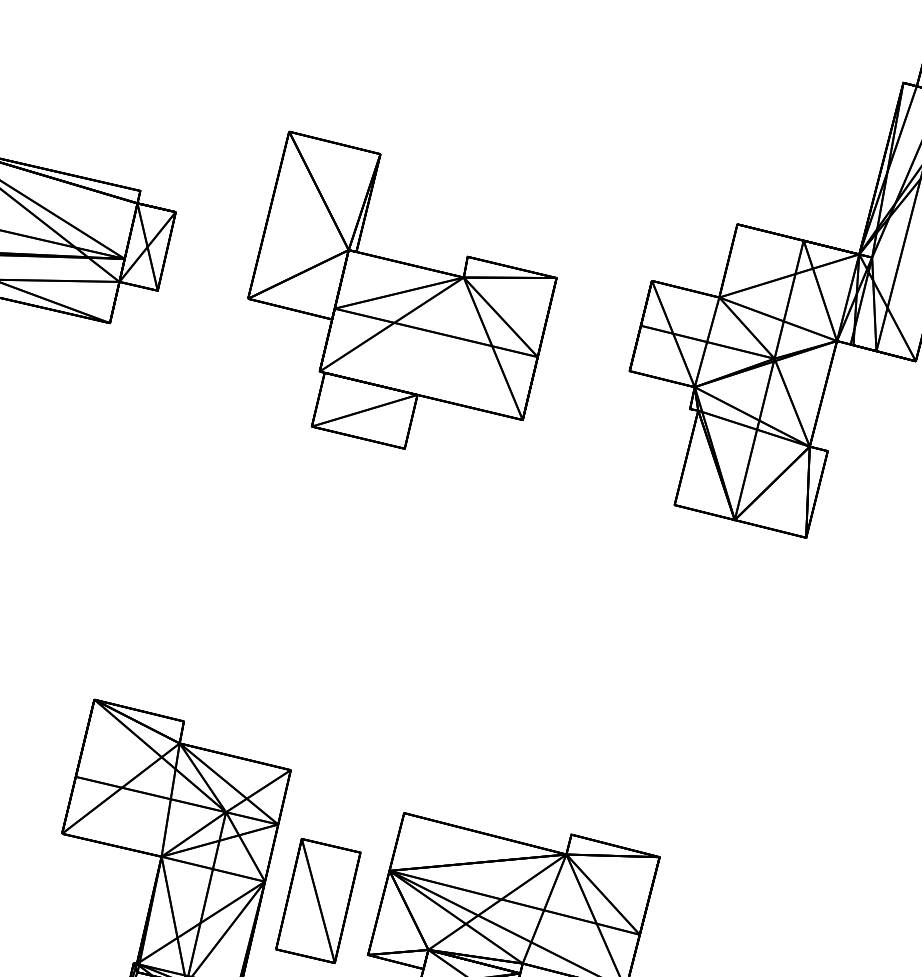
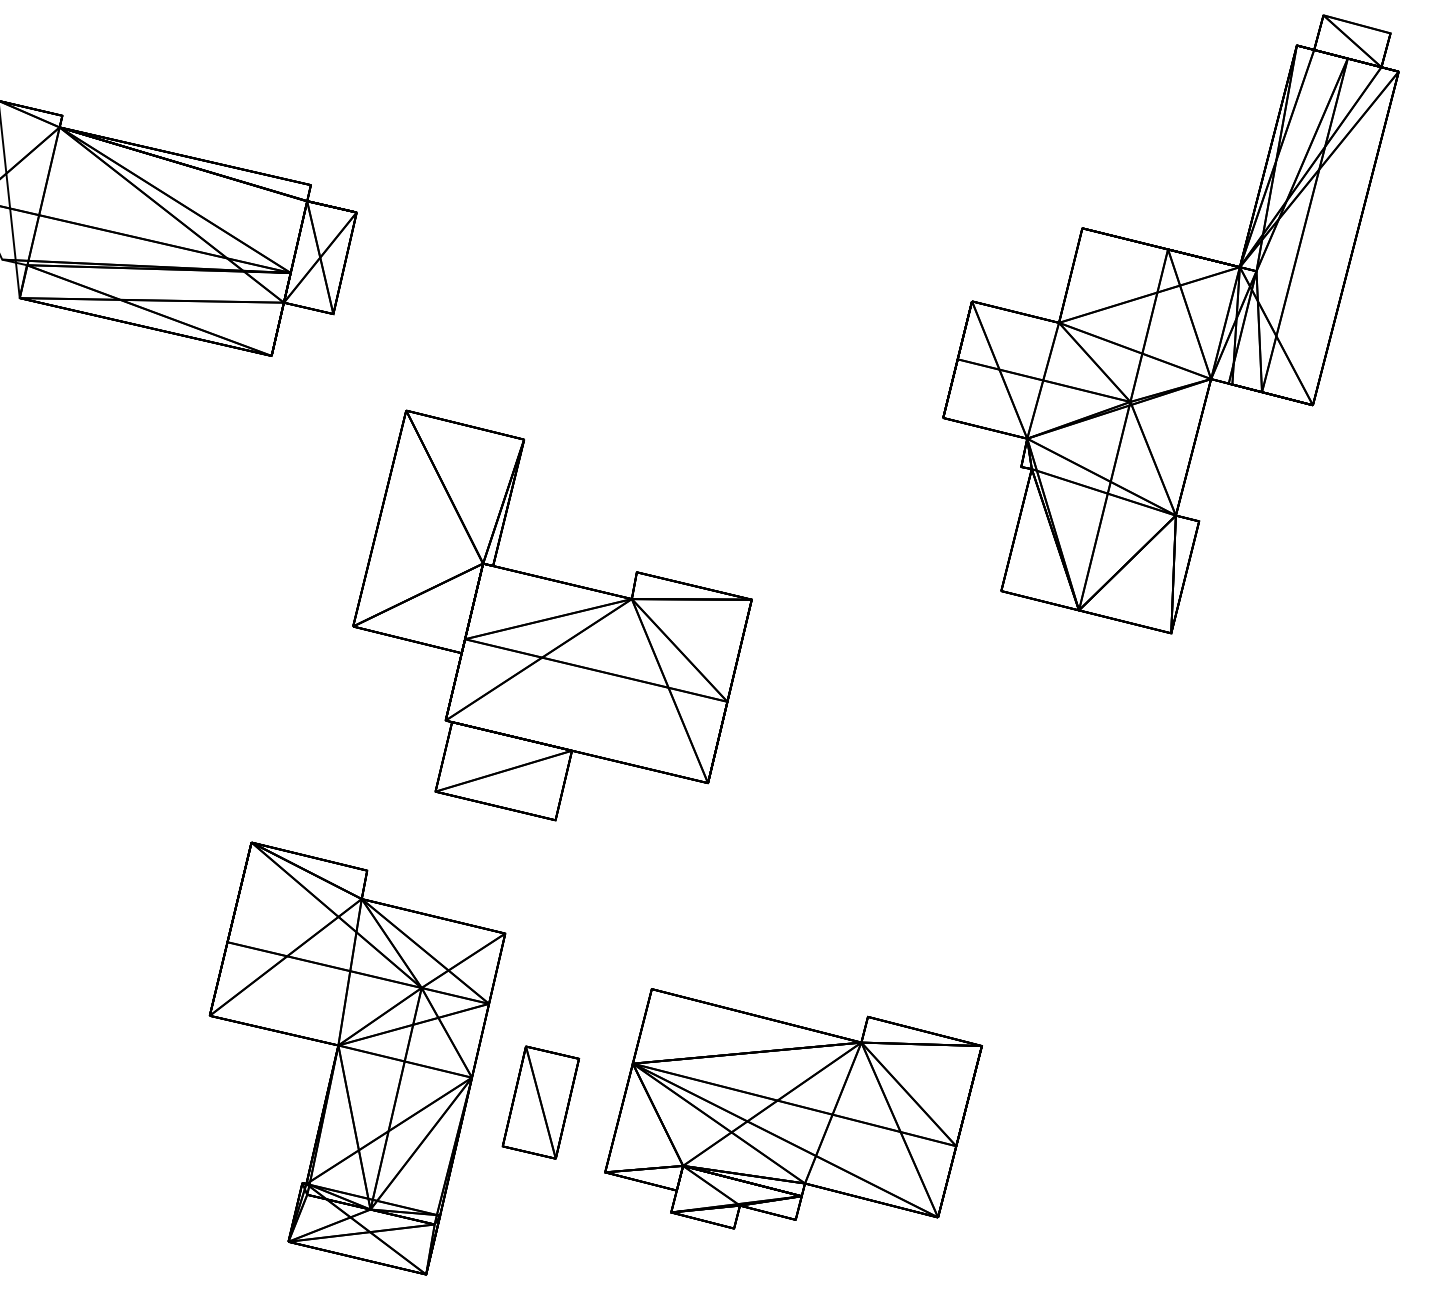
part: (402, 290) -> (552, 615), moved
part: (318, 900) -> (540, 1102), size x0.7

